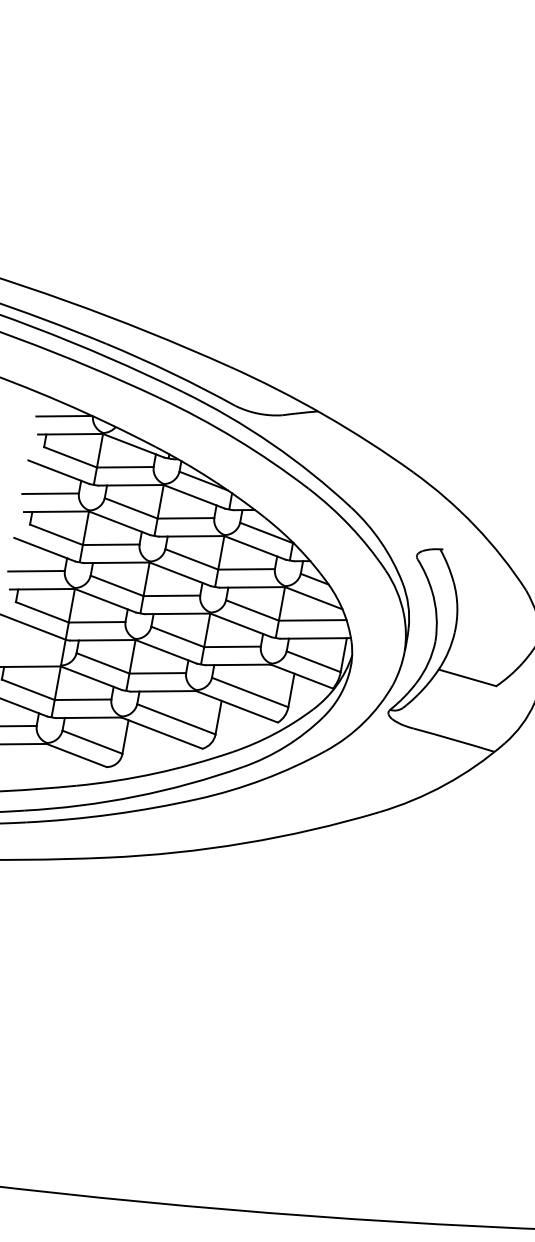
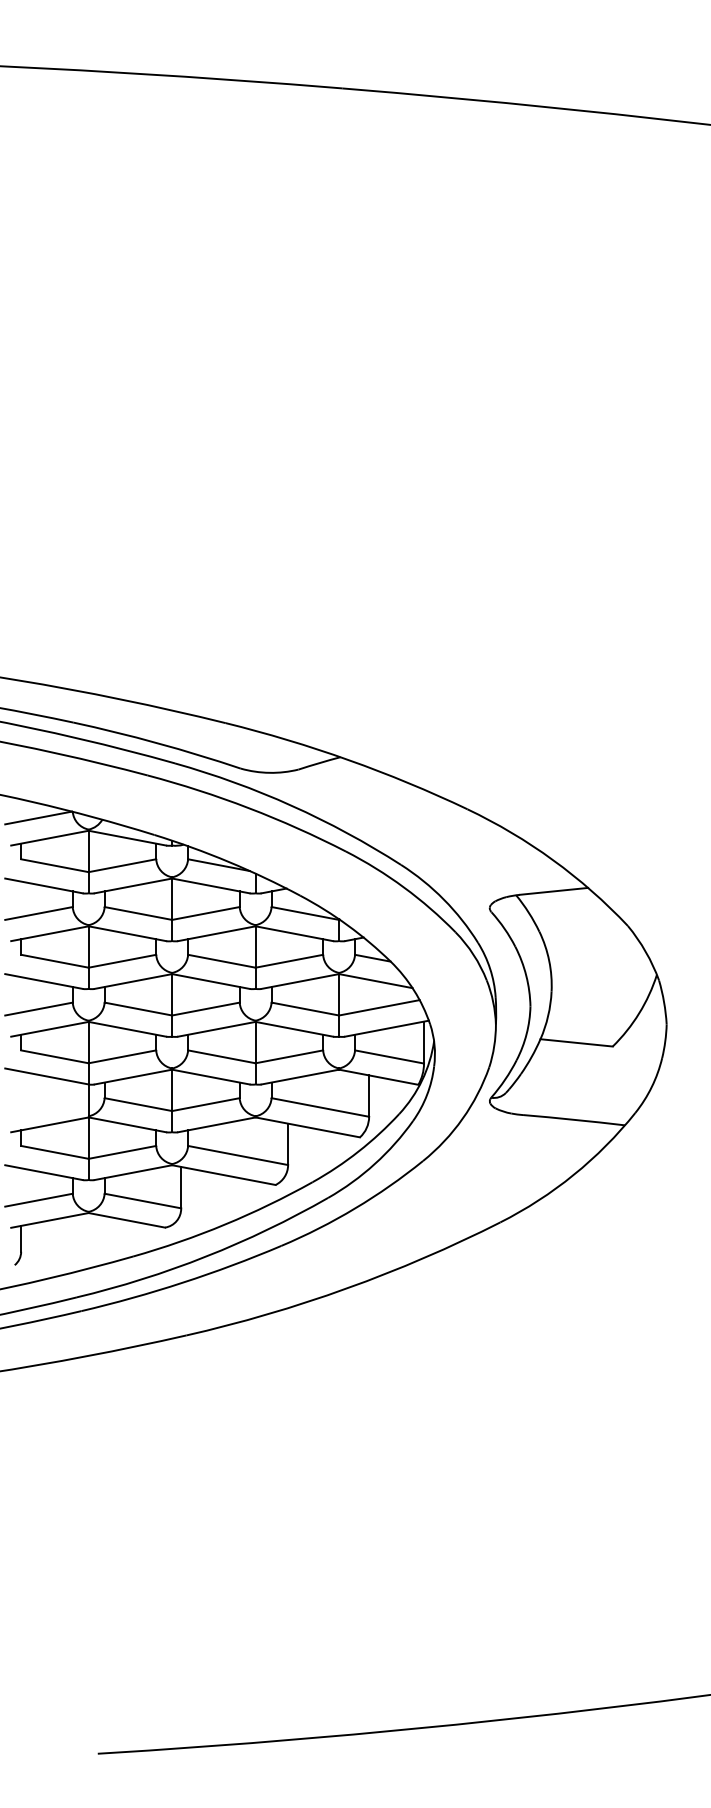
line: (471, 550) -> (553, 890), added

